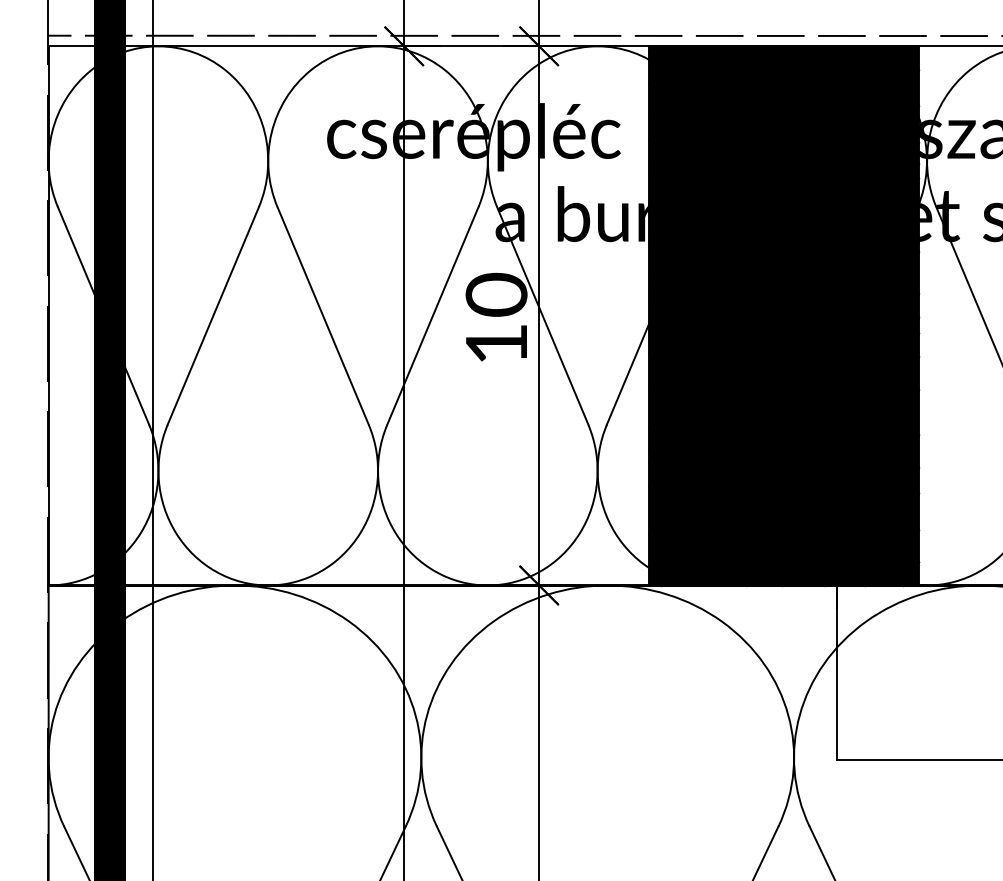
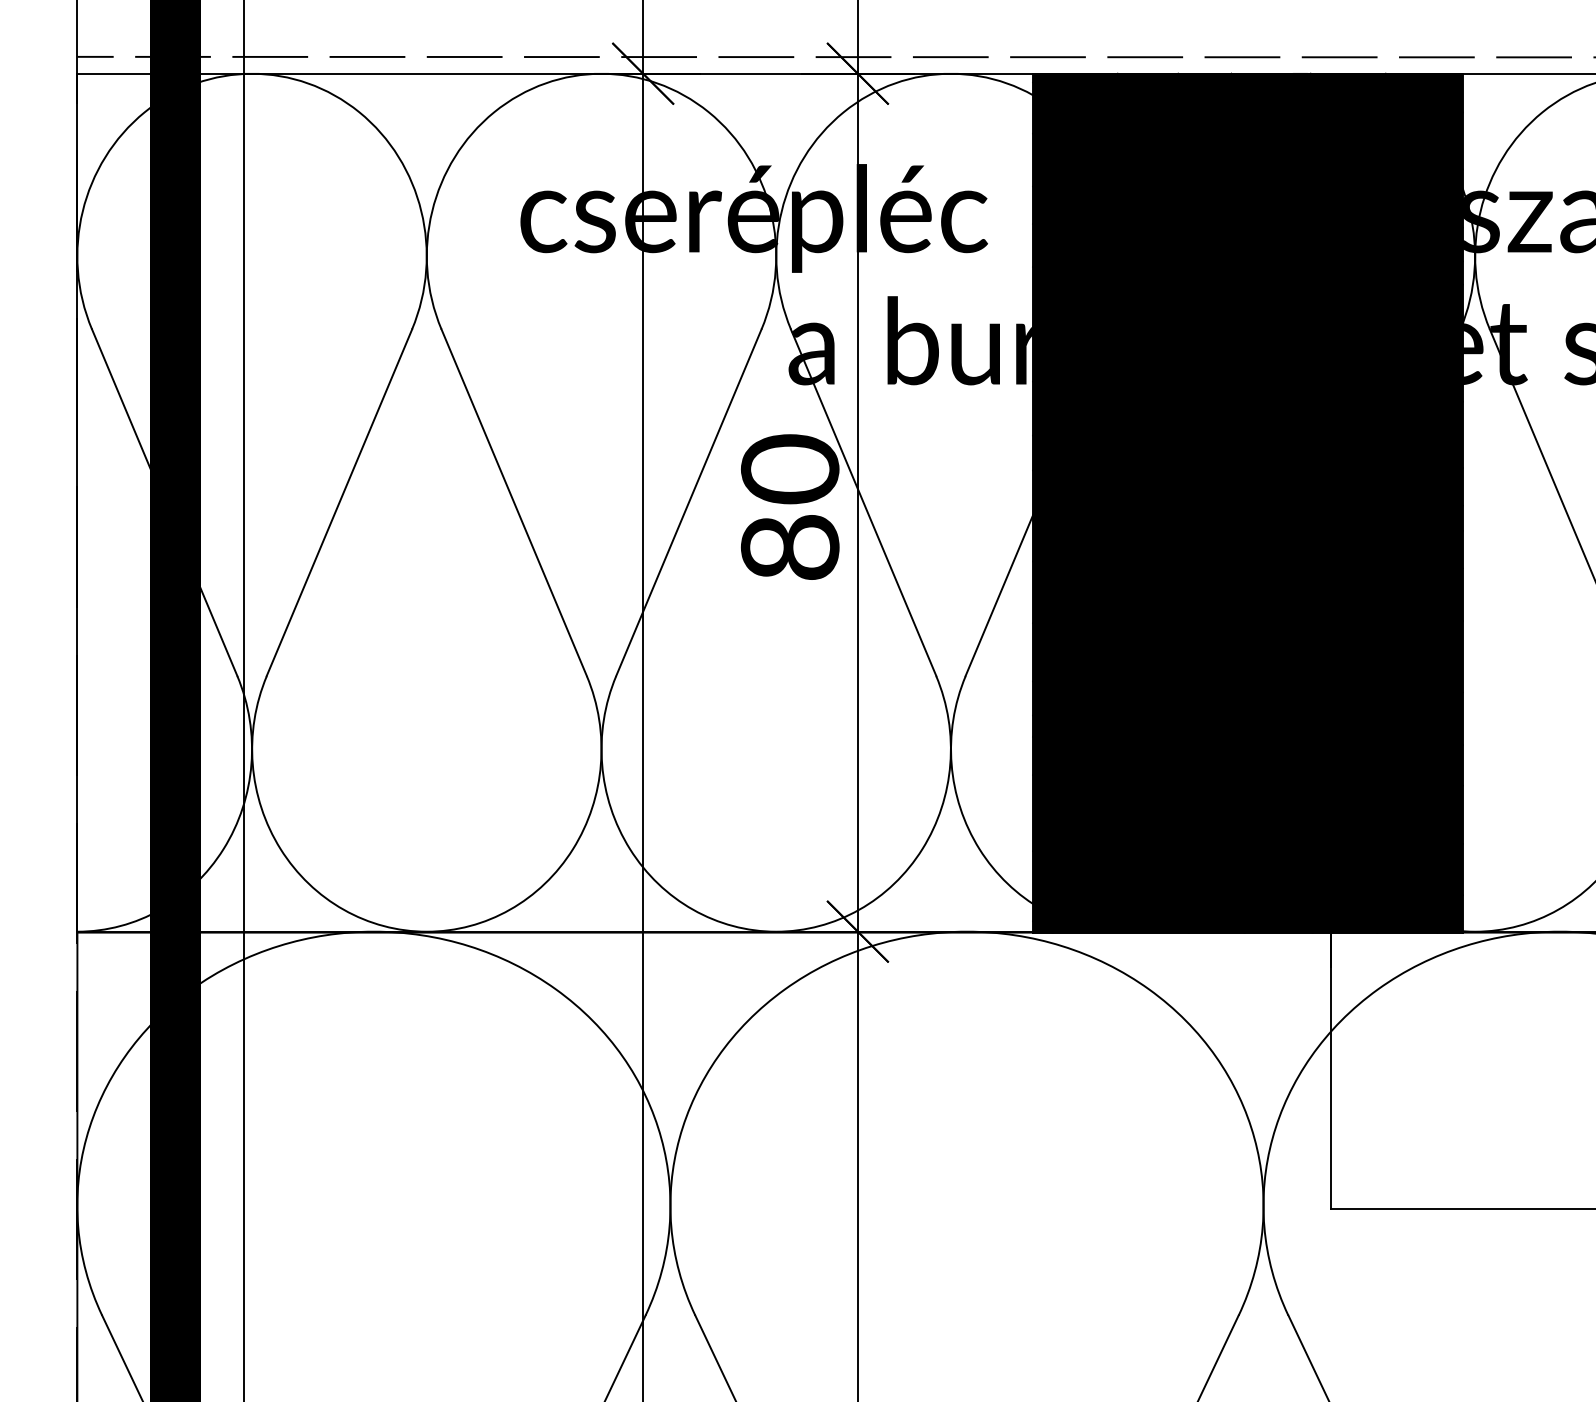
text: (496, 343) -> (790, 546), 10 -> 80

